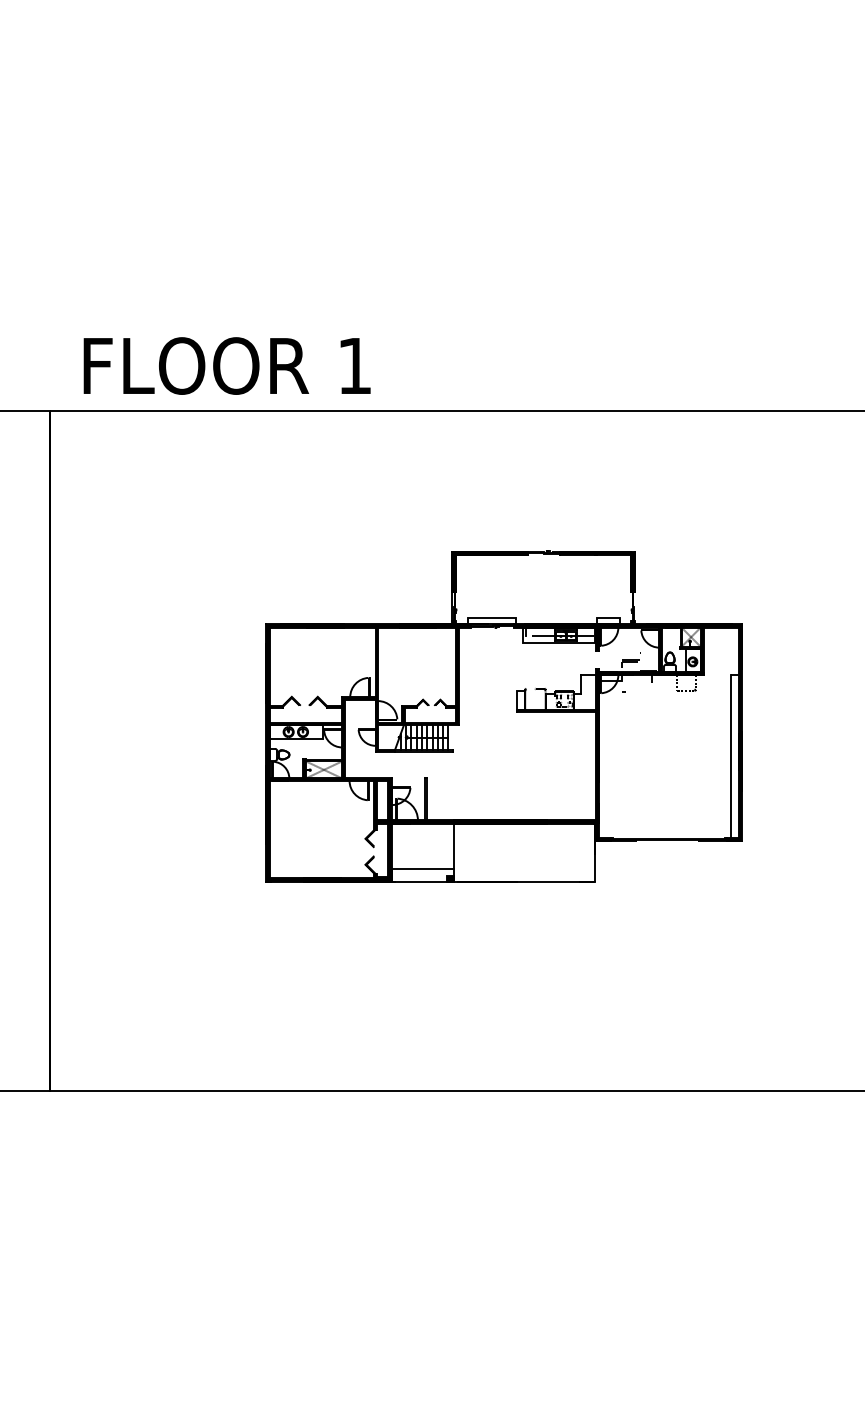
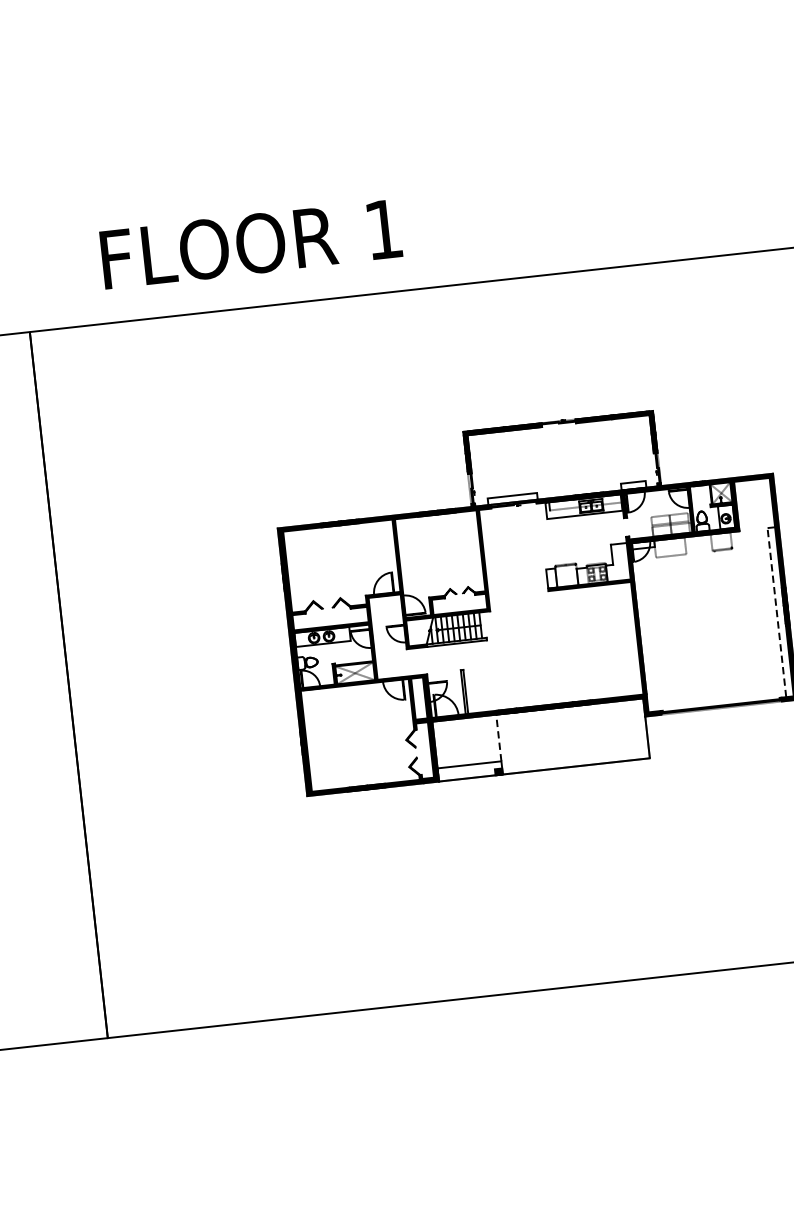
text: (226, 365) -> (250, 243), moved
line: (731, 756) -> (777, 612), solid -> dashed
line: (453, 846) -> (498, 738), solid -> dashed

